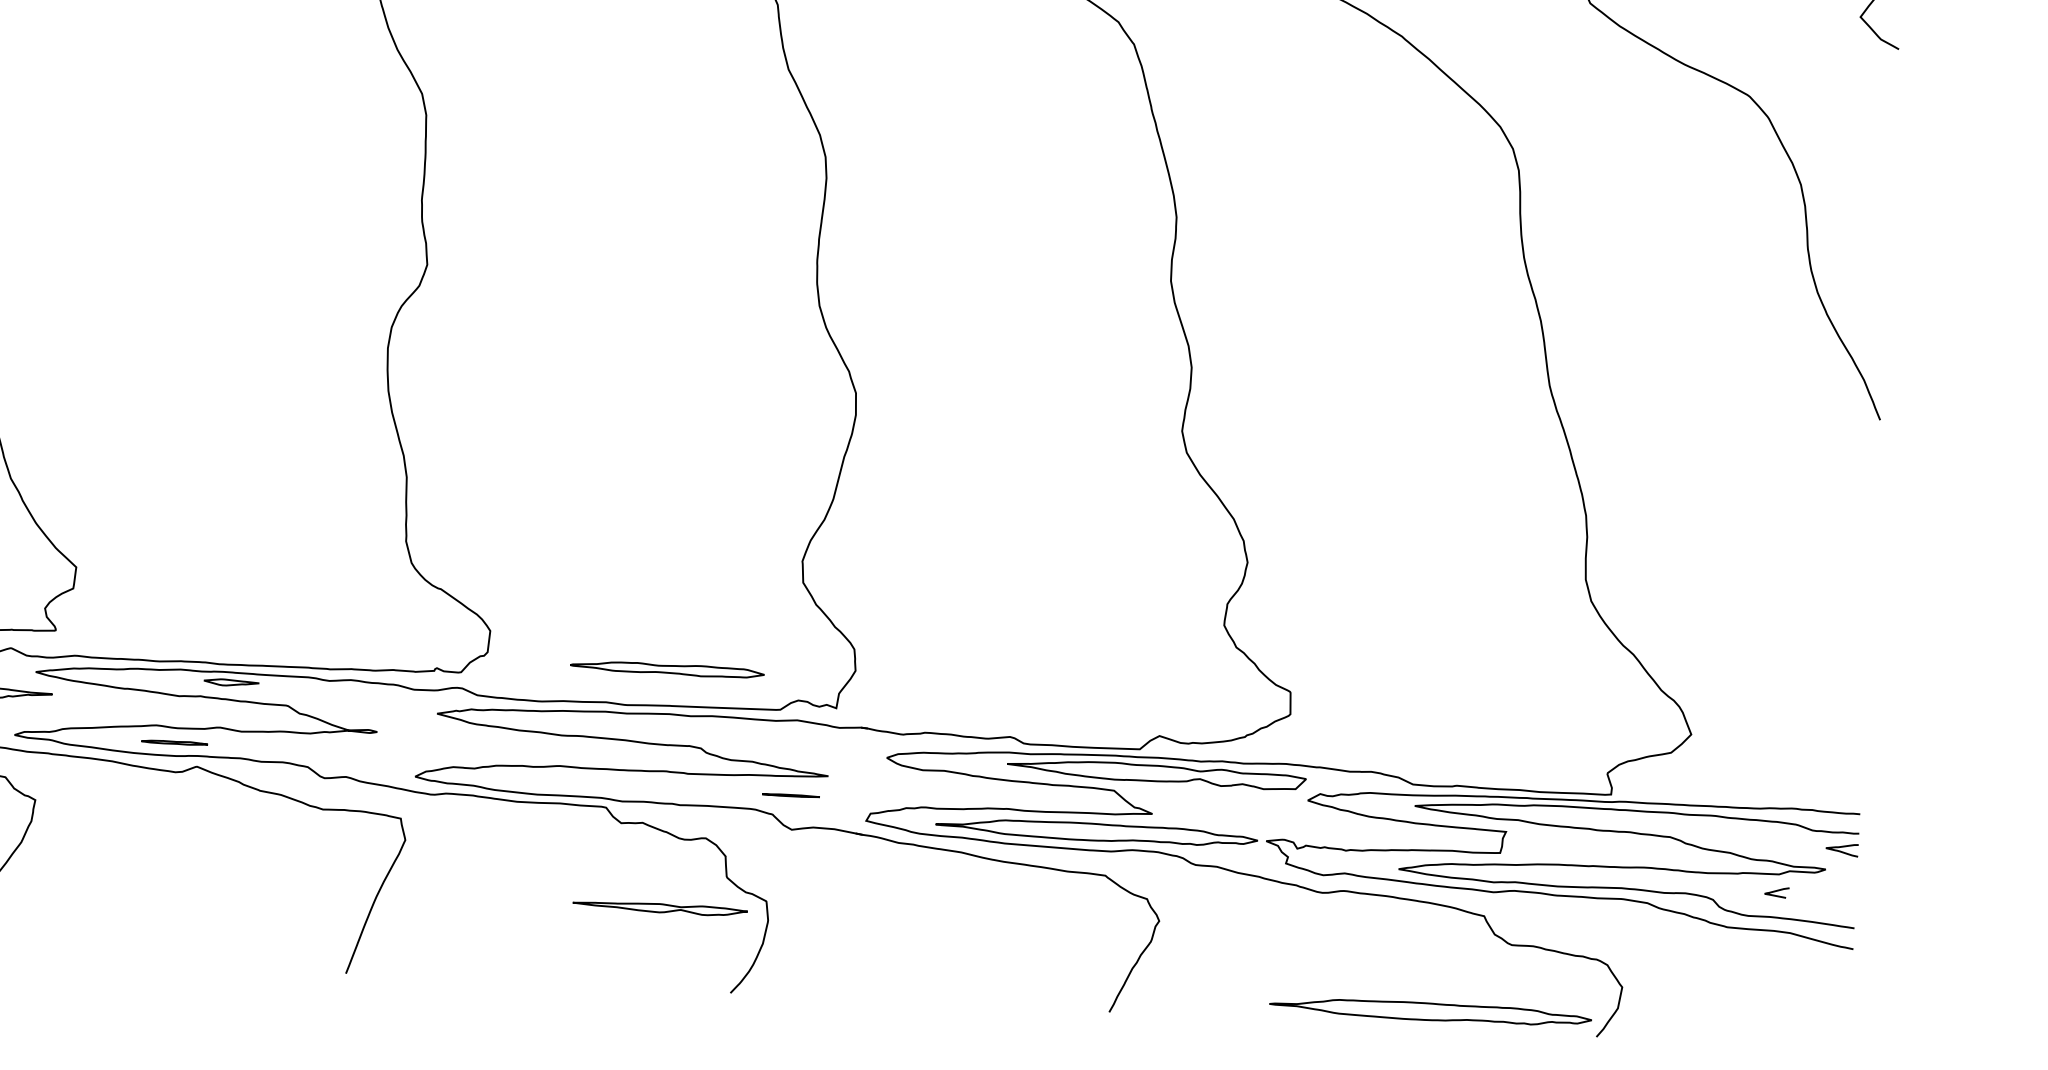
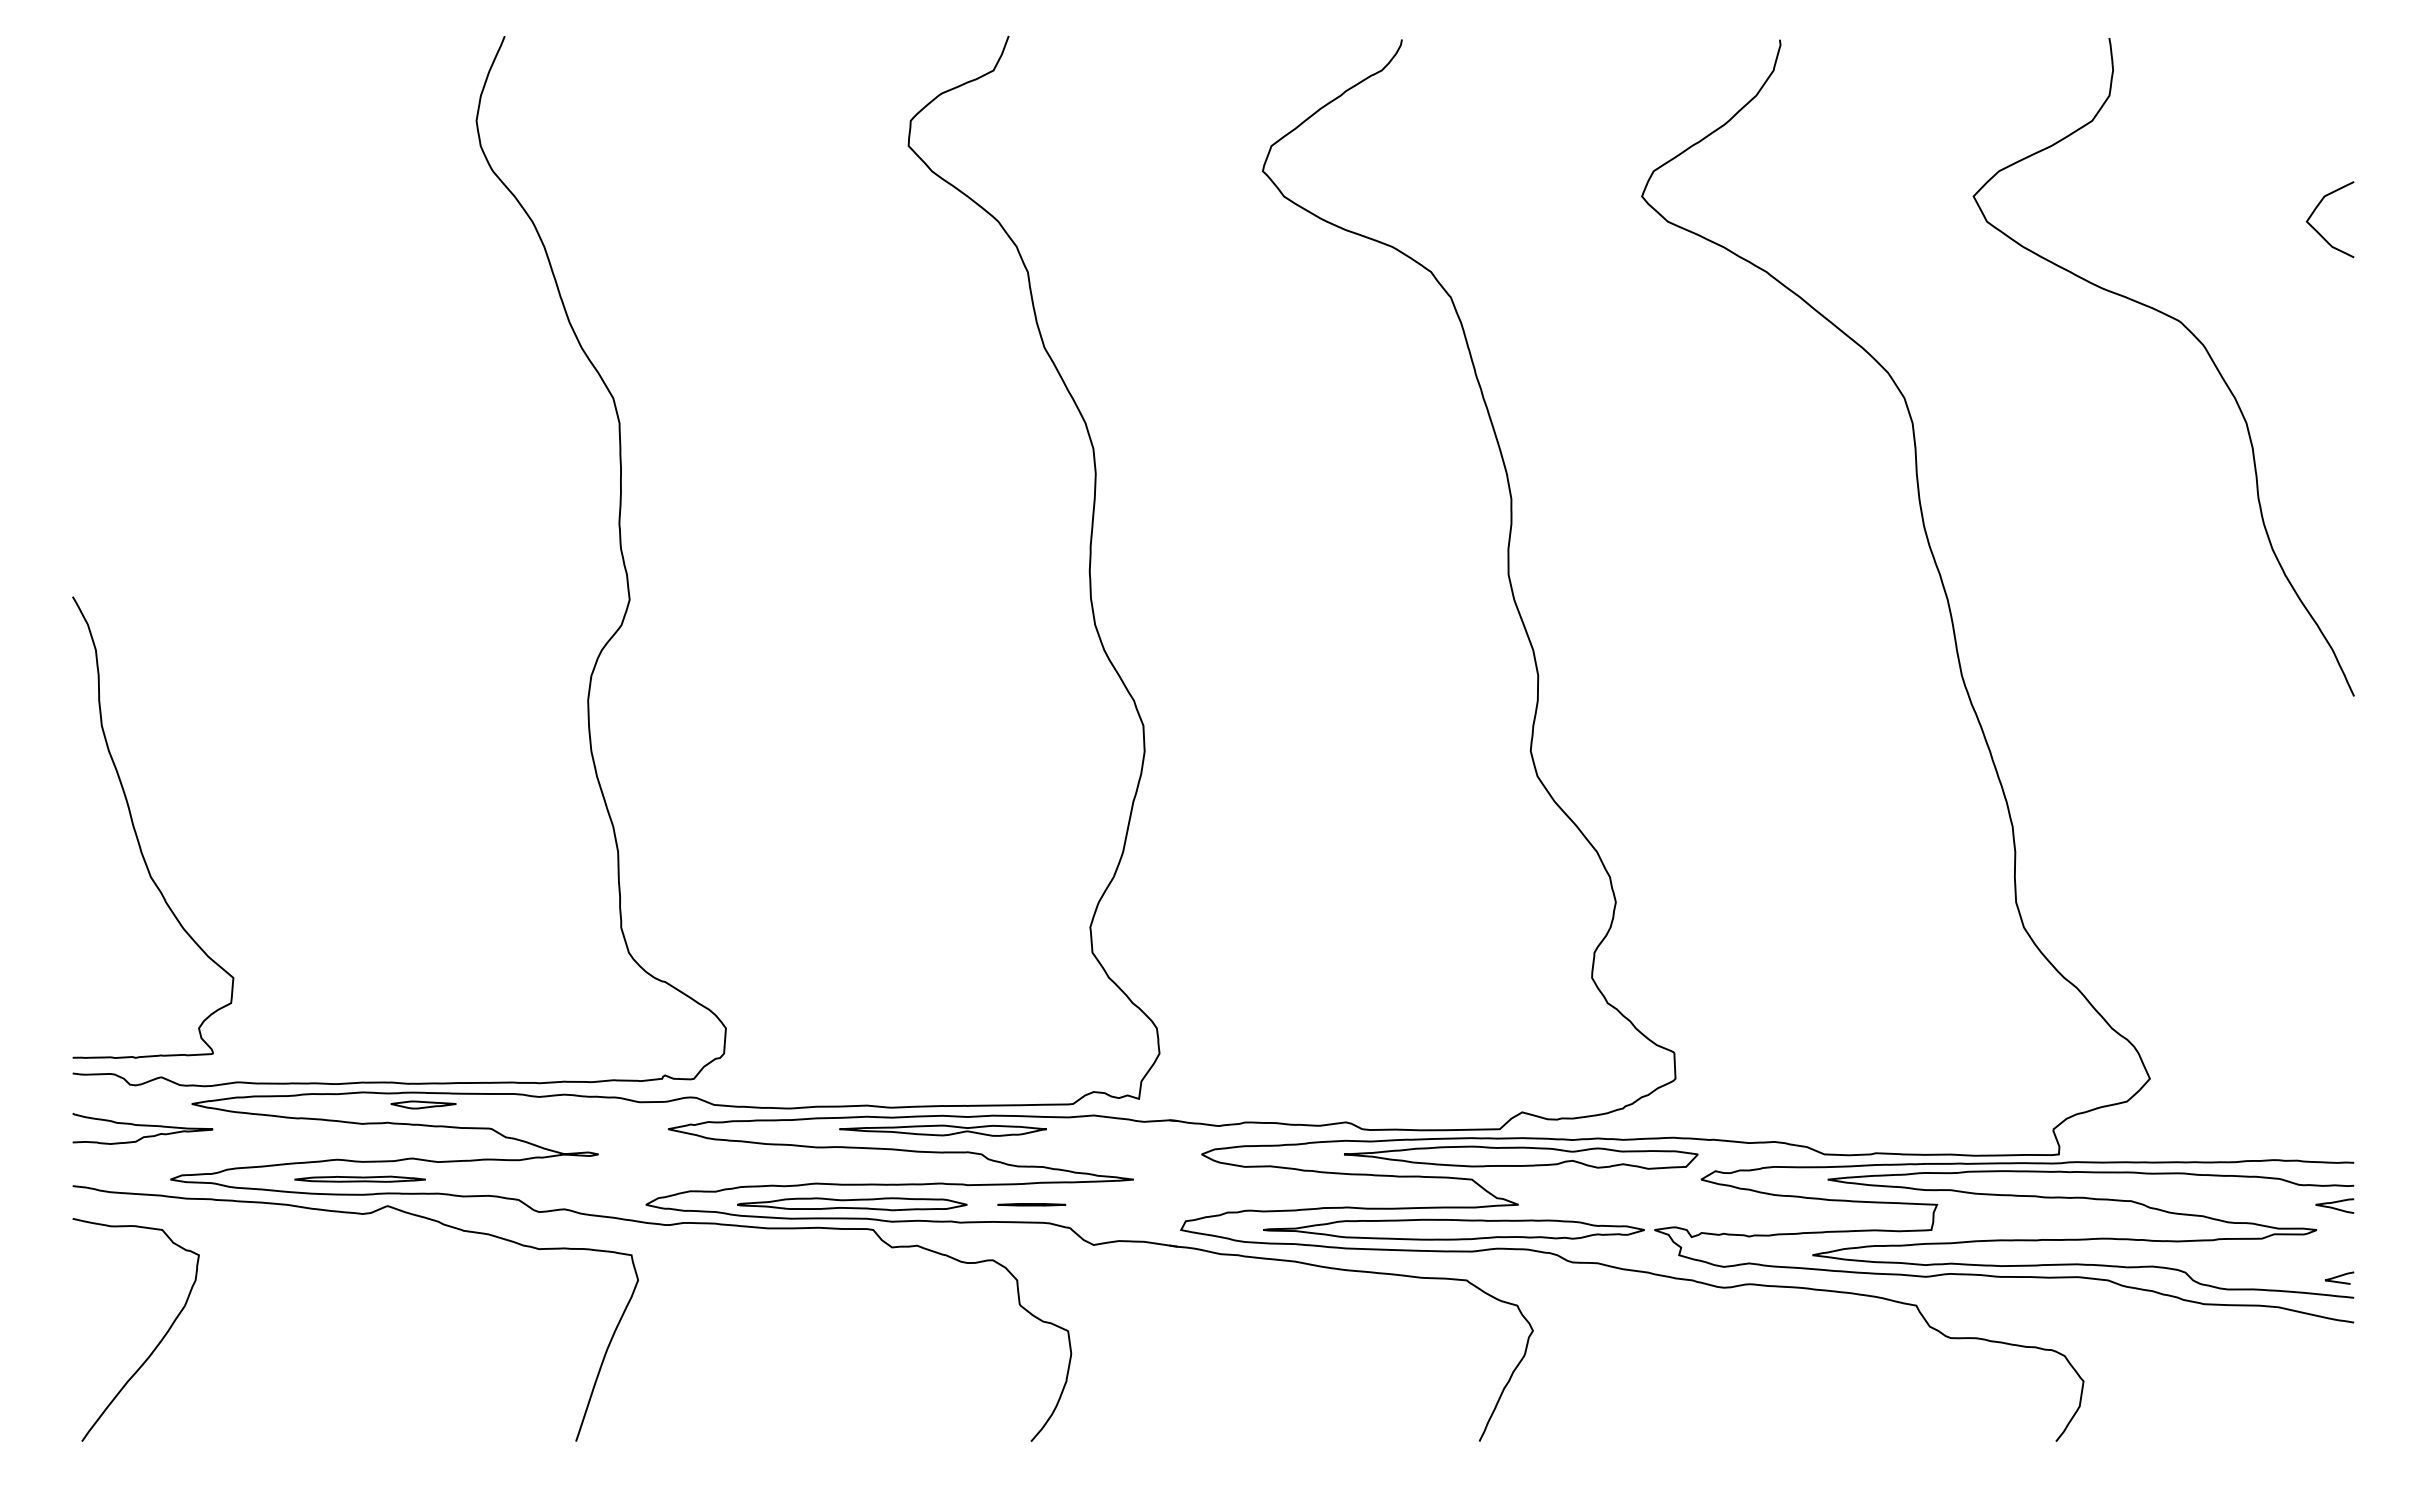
part: (667, 669) -> (852, 1204), moved
part: (174, 742) -> (359, 1178), size x1.67
line: (790, 795) -> (1031, 1204), moved
curve: (1776, 891) -> (2339, 1277), moved
part: (659, 908) -> (942, 1130), moved
part: (1430, 1011) -> (1858, 1421), removed

